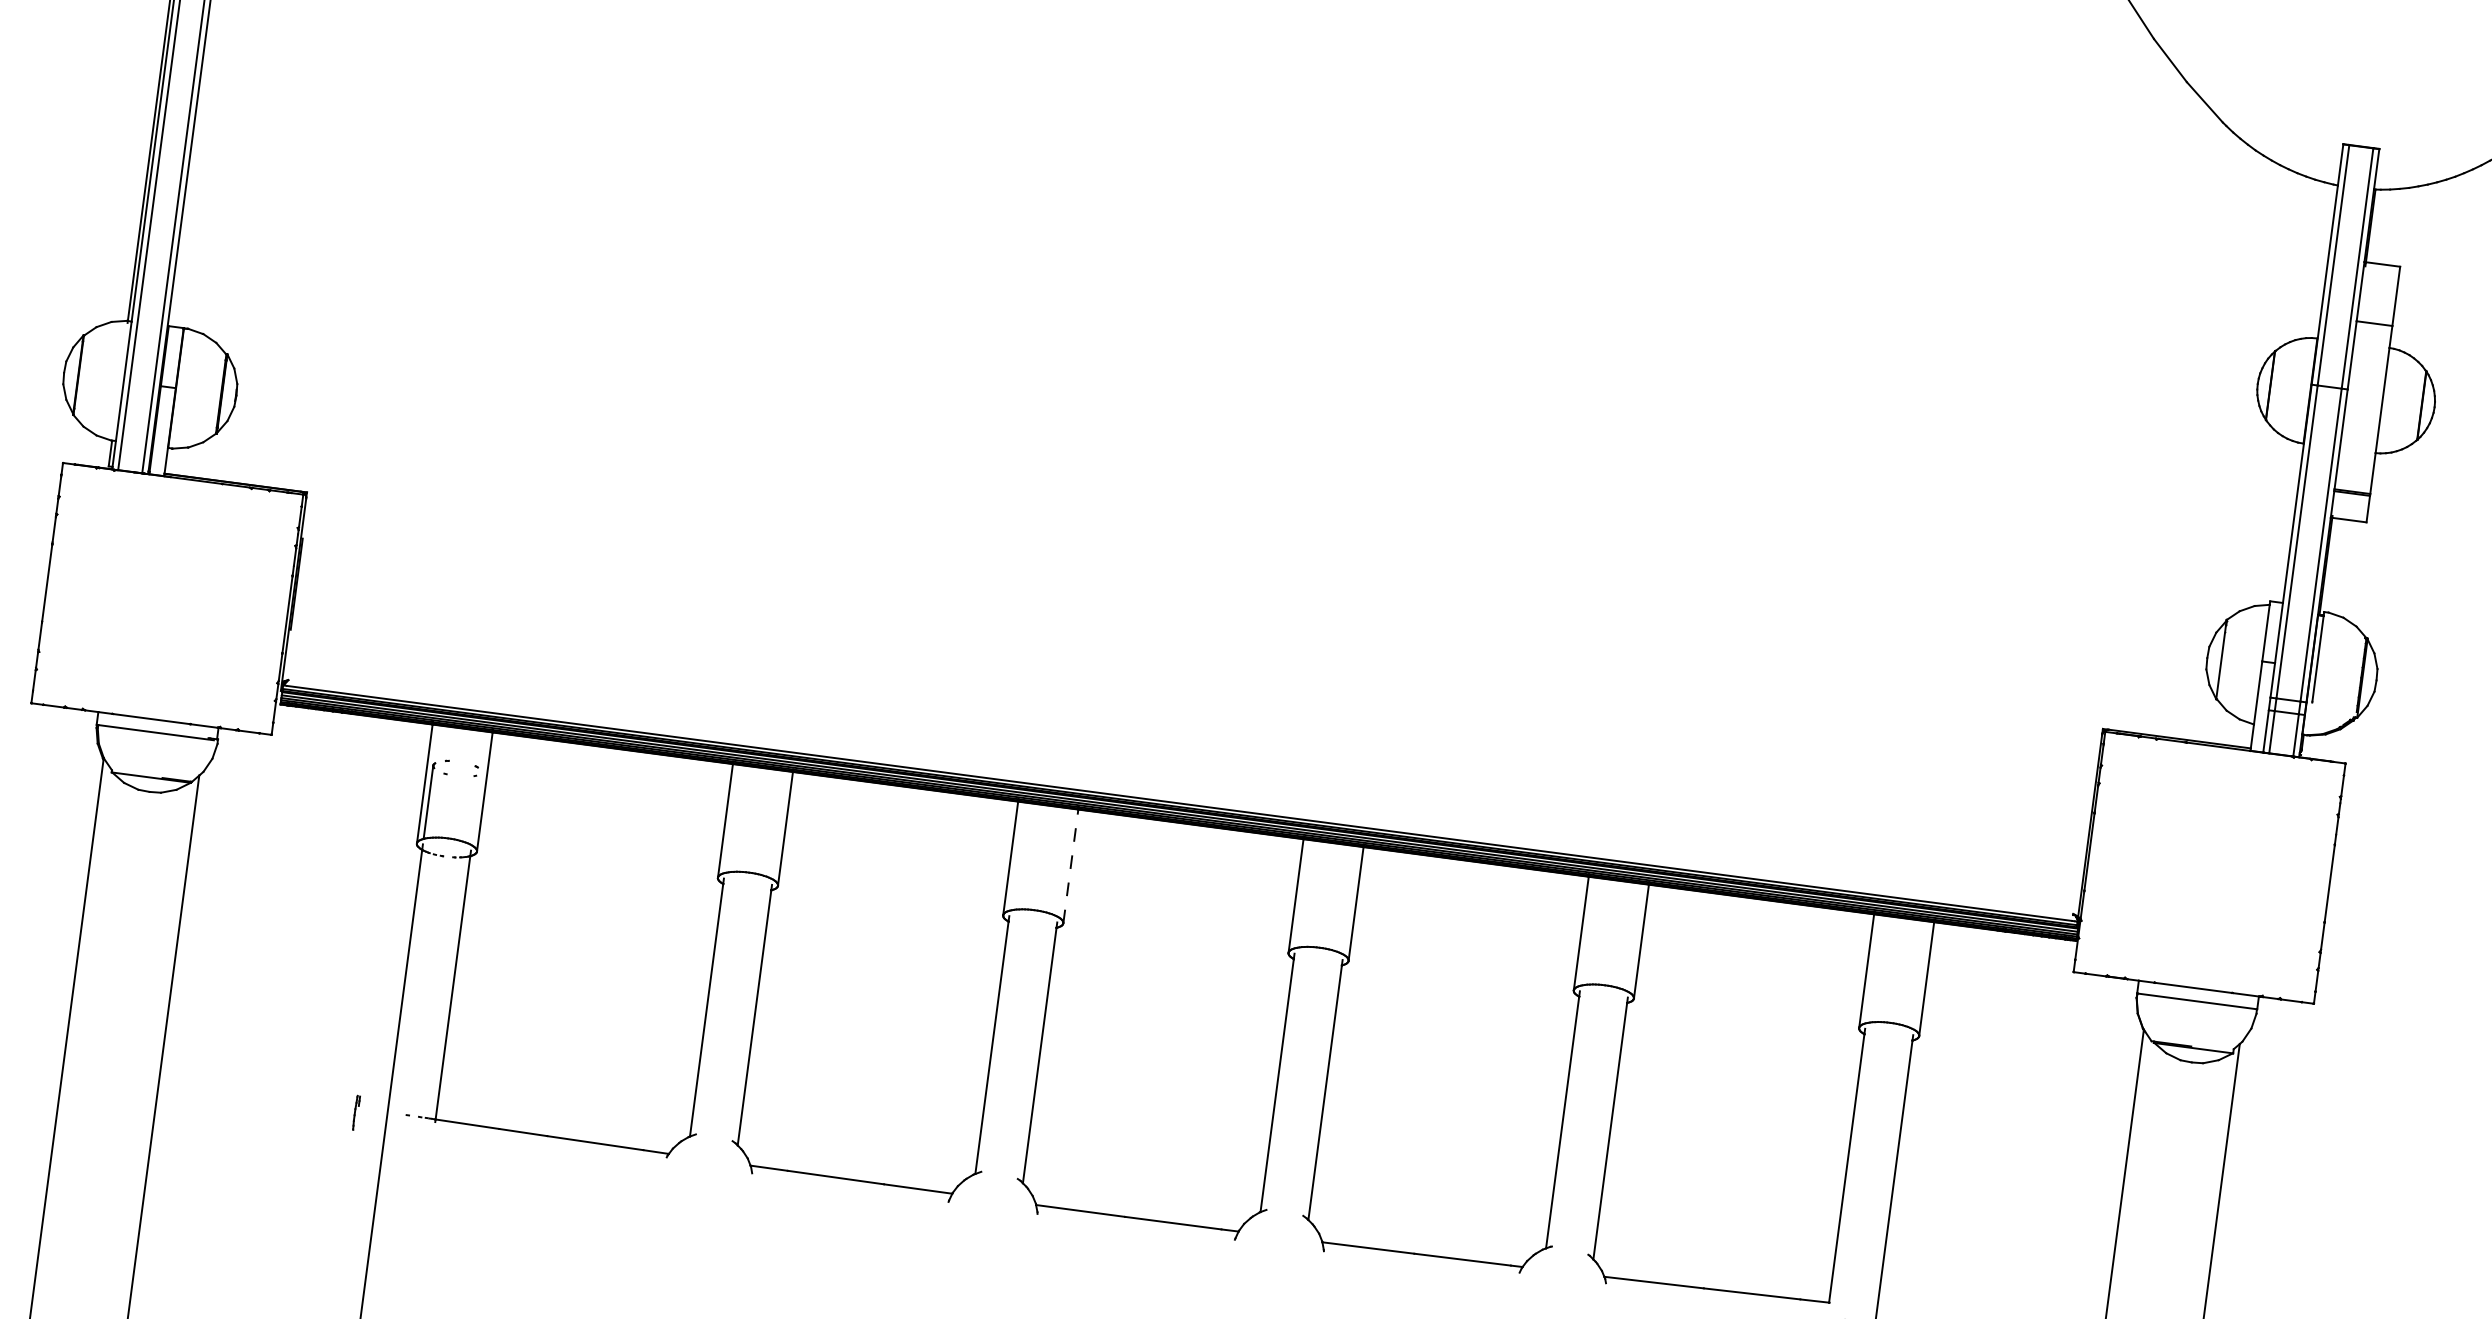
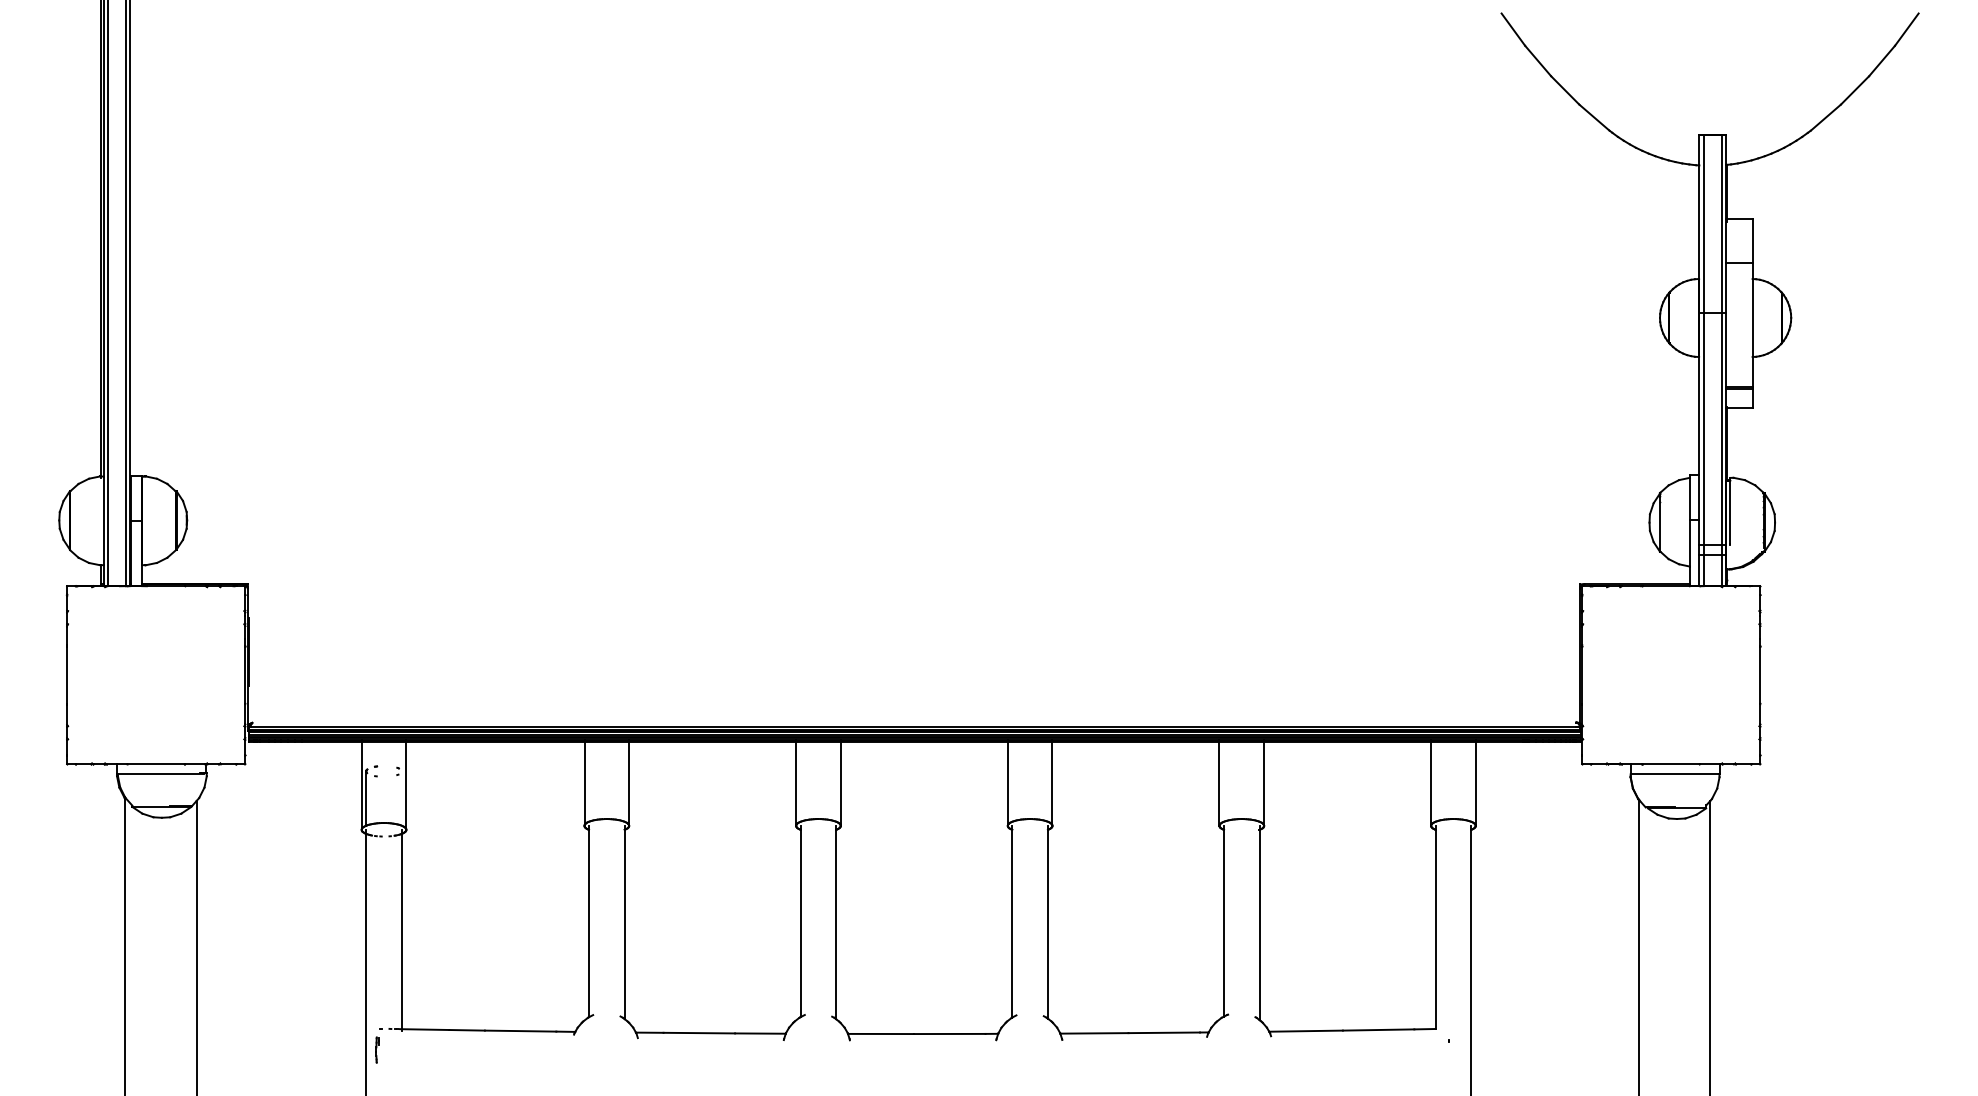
line: (1070, 866) -> (840, 783), dashed -> solid
line: (355, 1112) -> (376, 1049), moved

